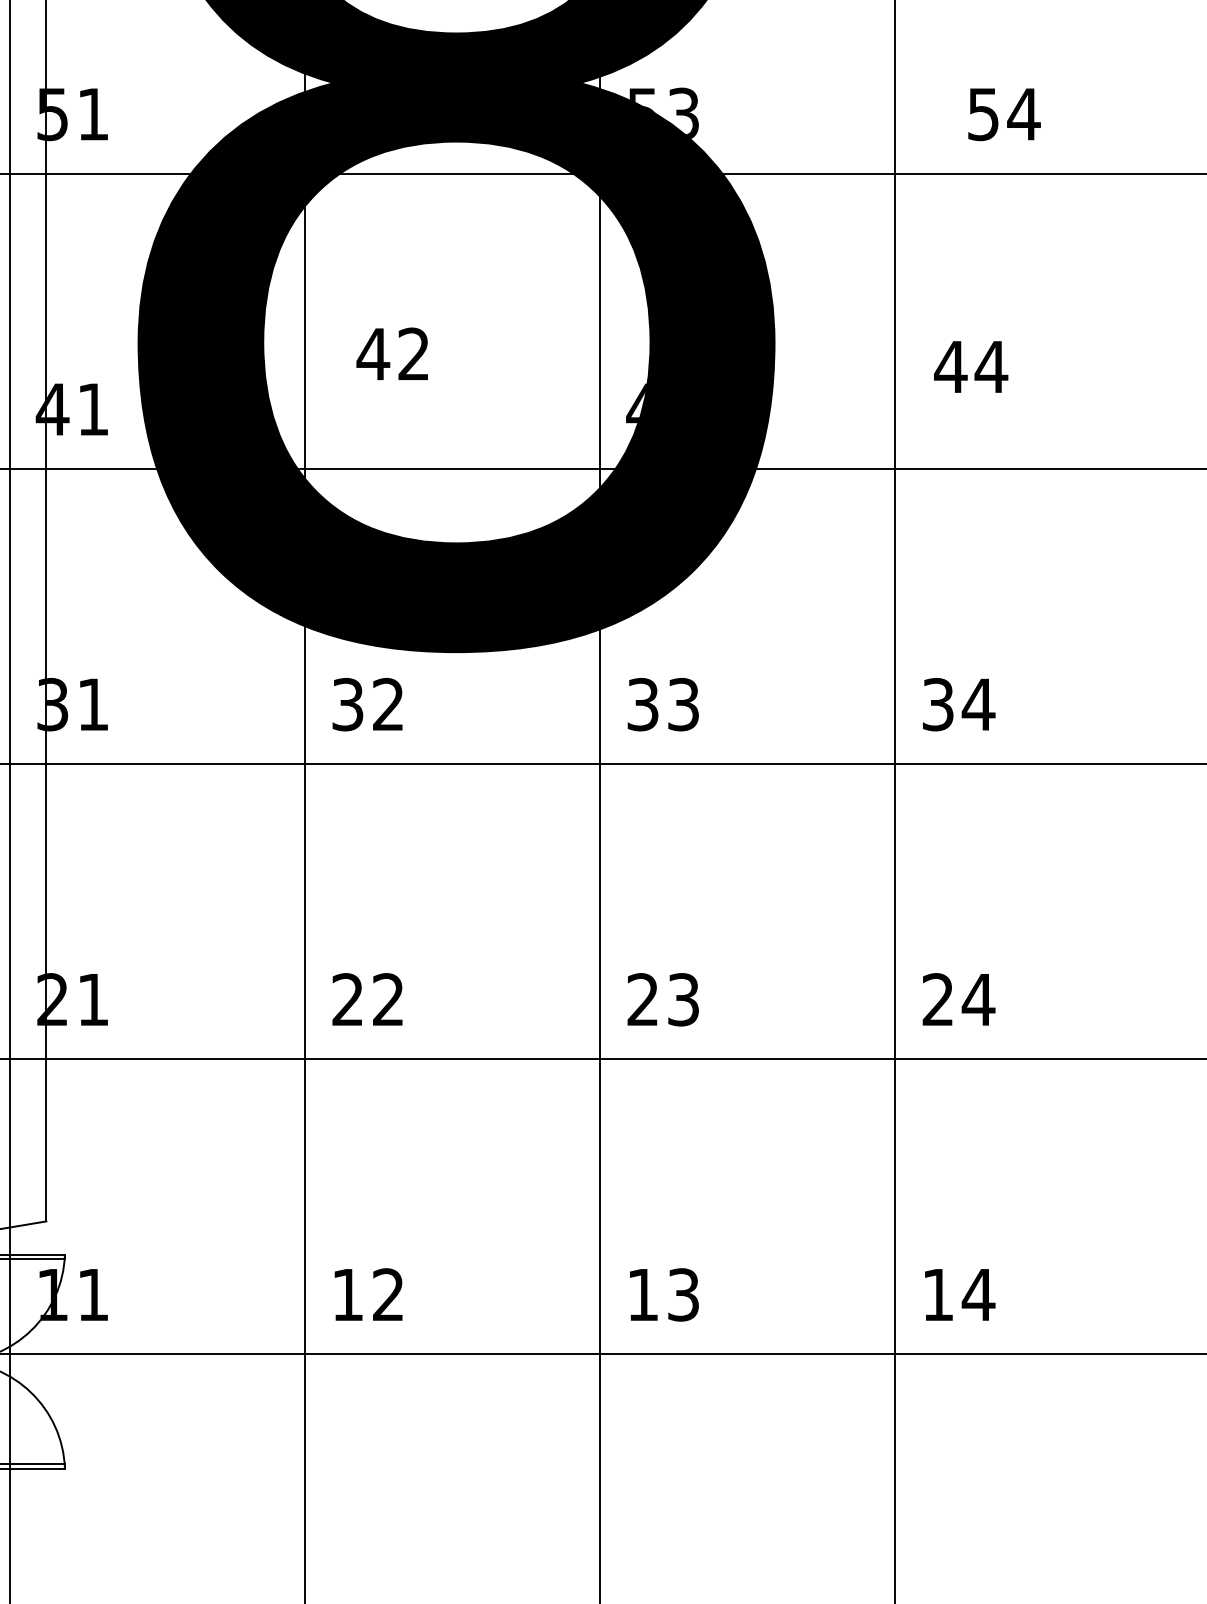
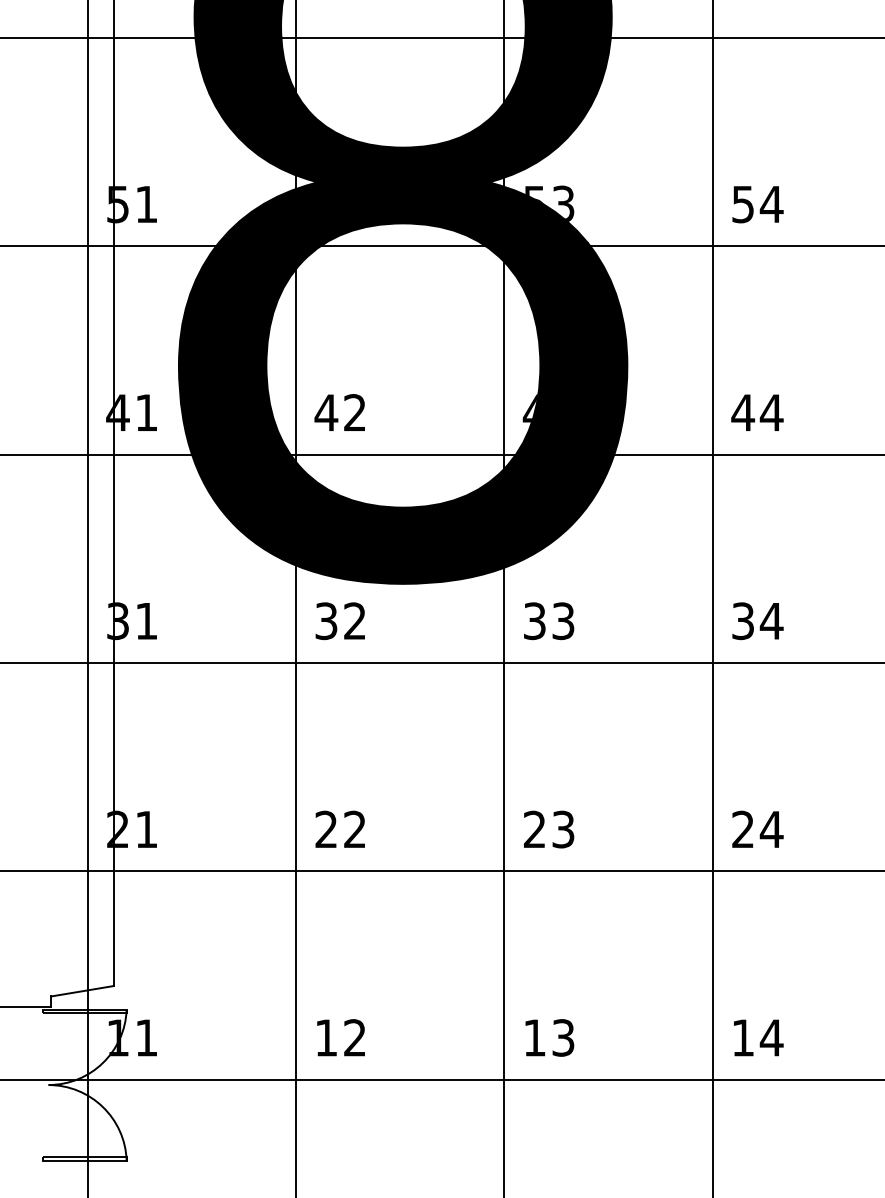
text: (1003, 114) -> (757, 204), moved
text: (391, 353) -> (339, 412), moved
text: (971, 366) -> (757, 412), moved

